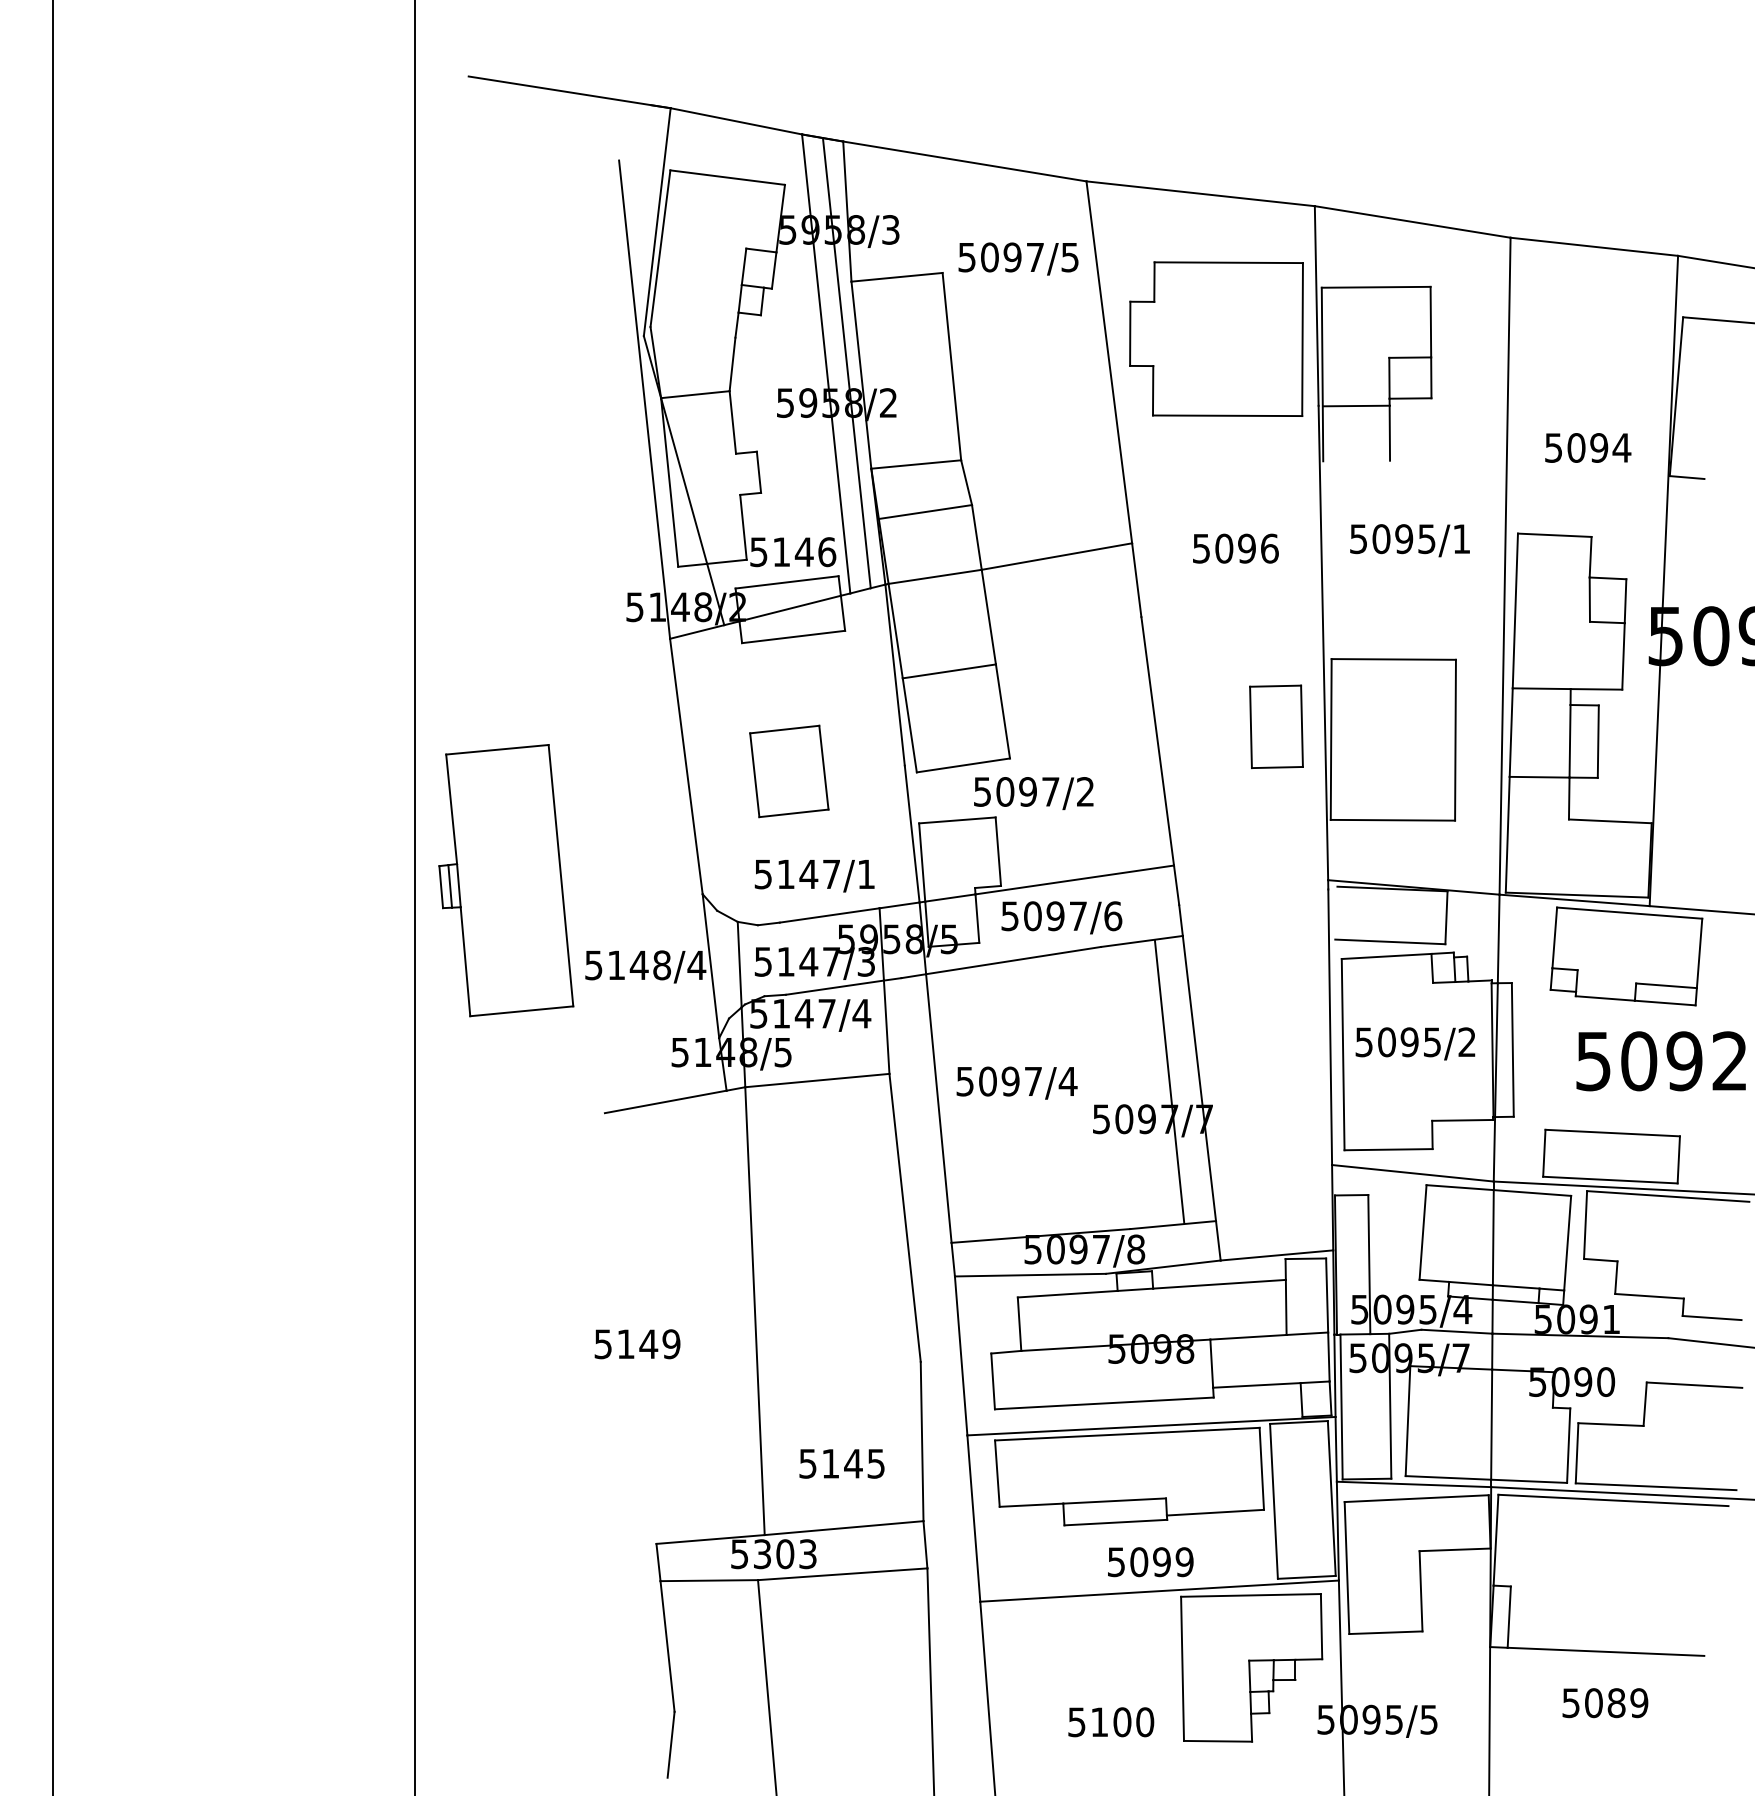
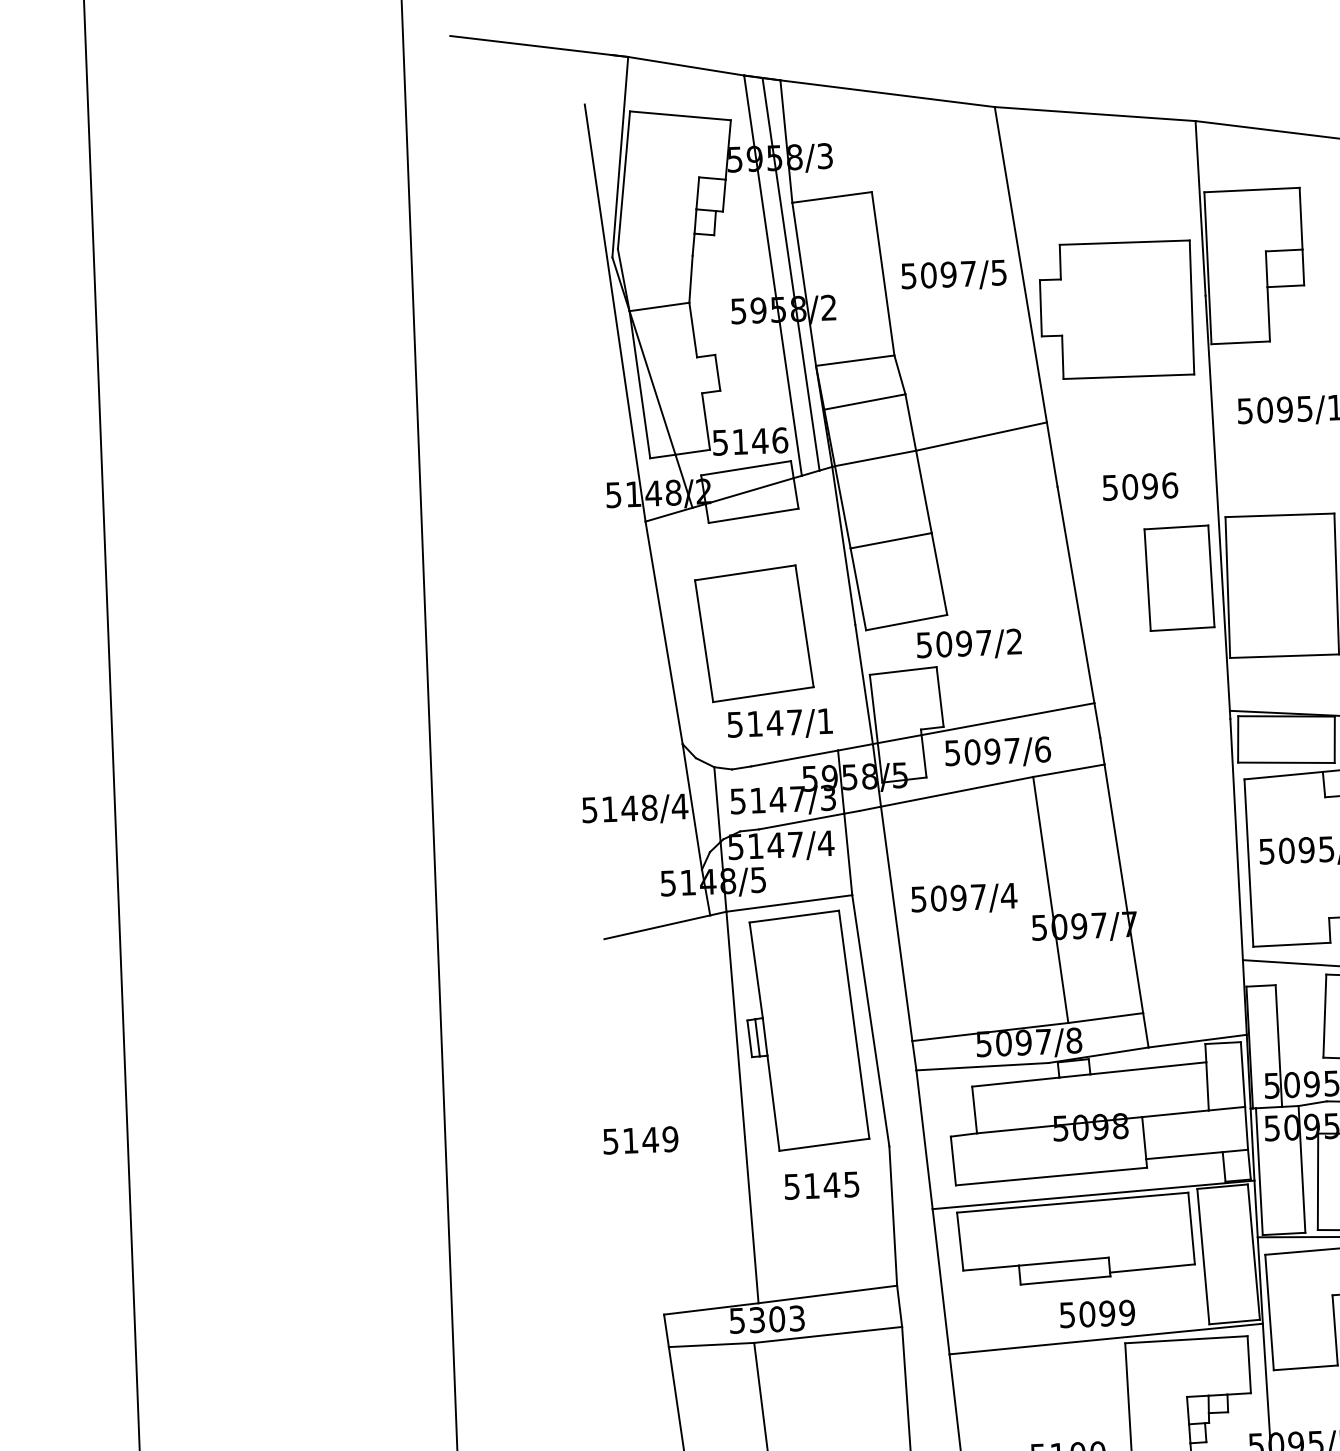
text: (1018, 258) -> (953, 275), moved
part: (1216, 338) -> (1116, 309), moved
line: (1356, 405) -> (1240, 342), moved
text: (1235, 548) -> (1140, 486), moved
part: (1276, 726) -> (1179, 577), size x1.43
part: (789, 771) -> (754, 633), size x1.67
part: (506, 880) -> (806, 1030), moved
line: (1336, 912) -> (1238, 738), added
line: (1169, 1081) -> (1050, 899), moved
text: (841, 1463) -> (821, 1185), moved

